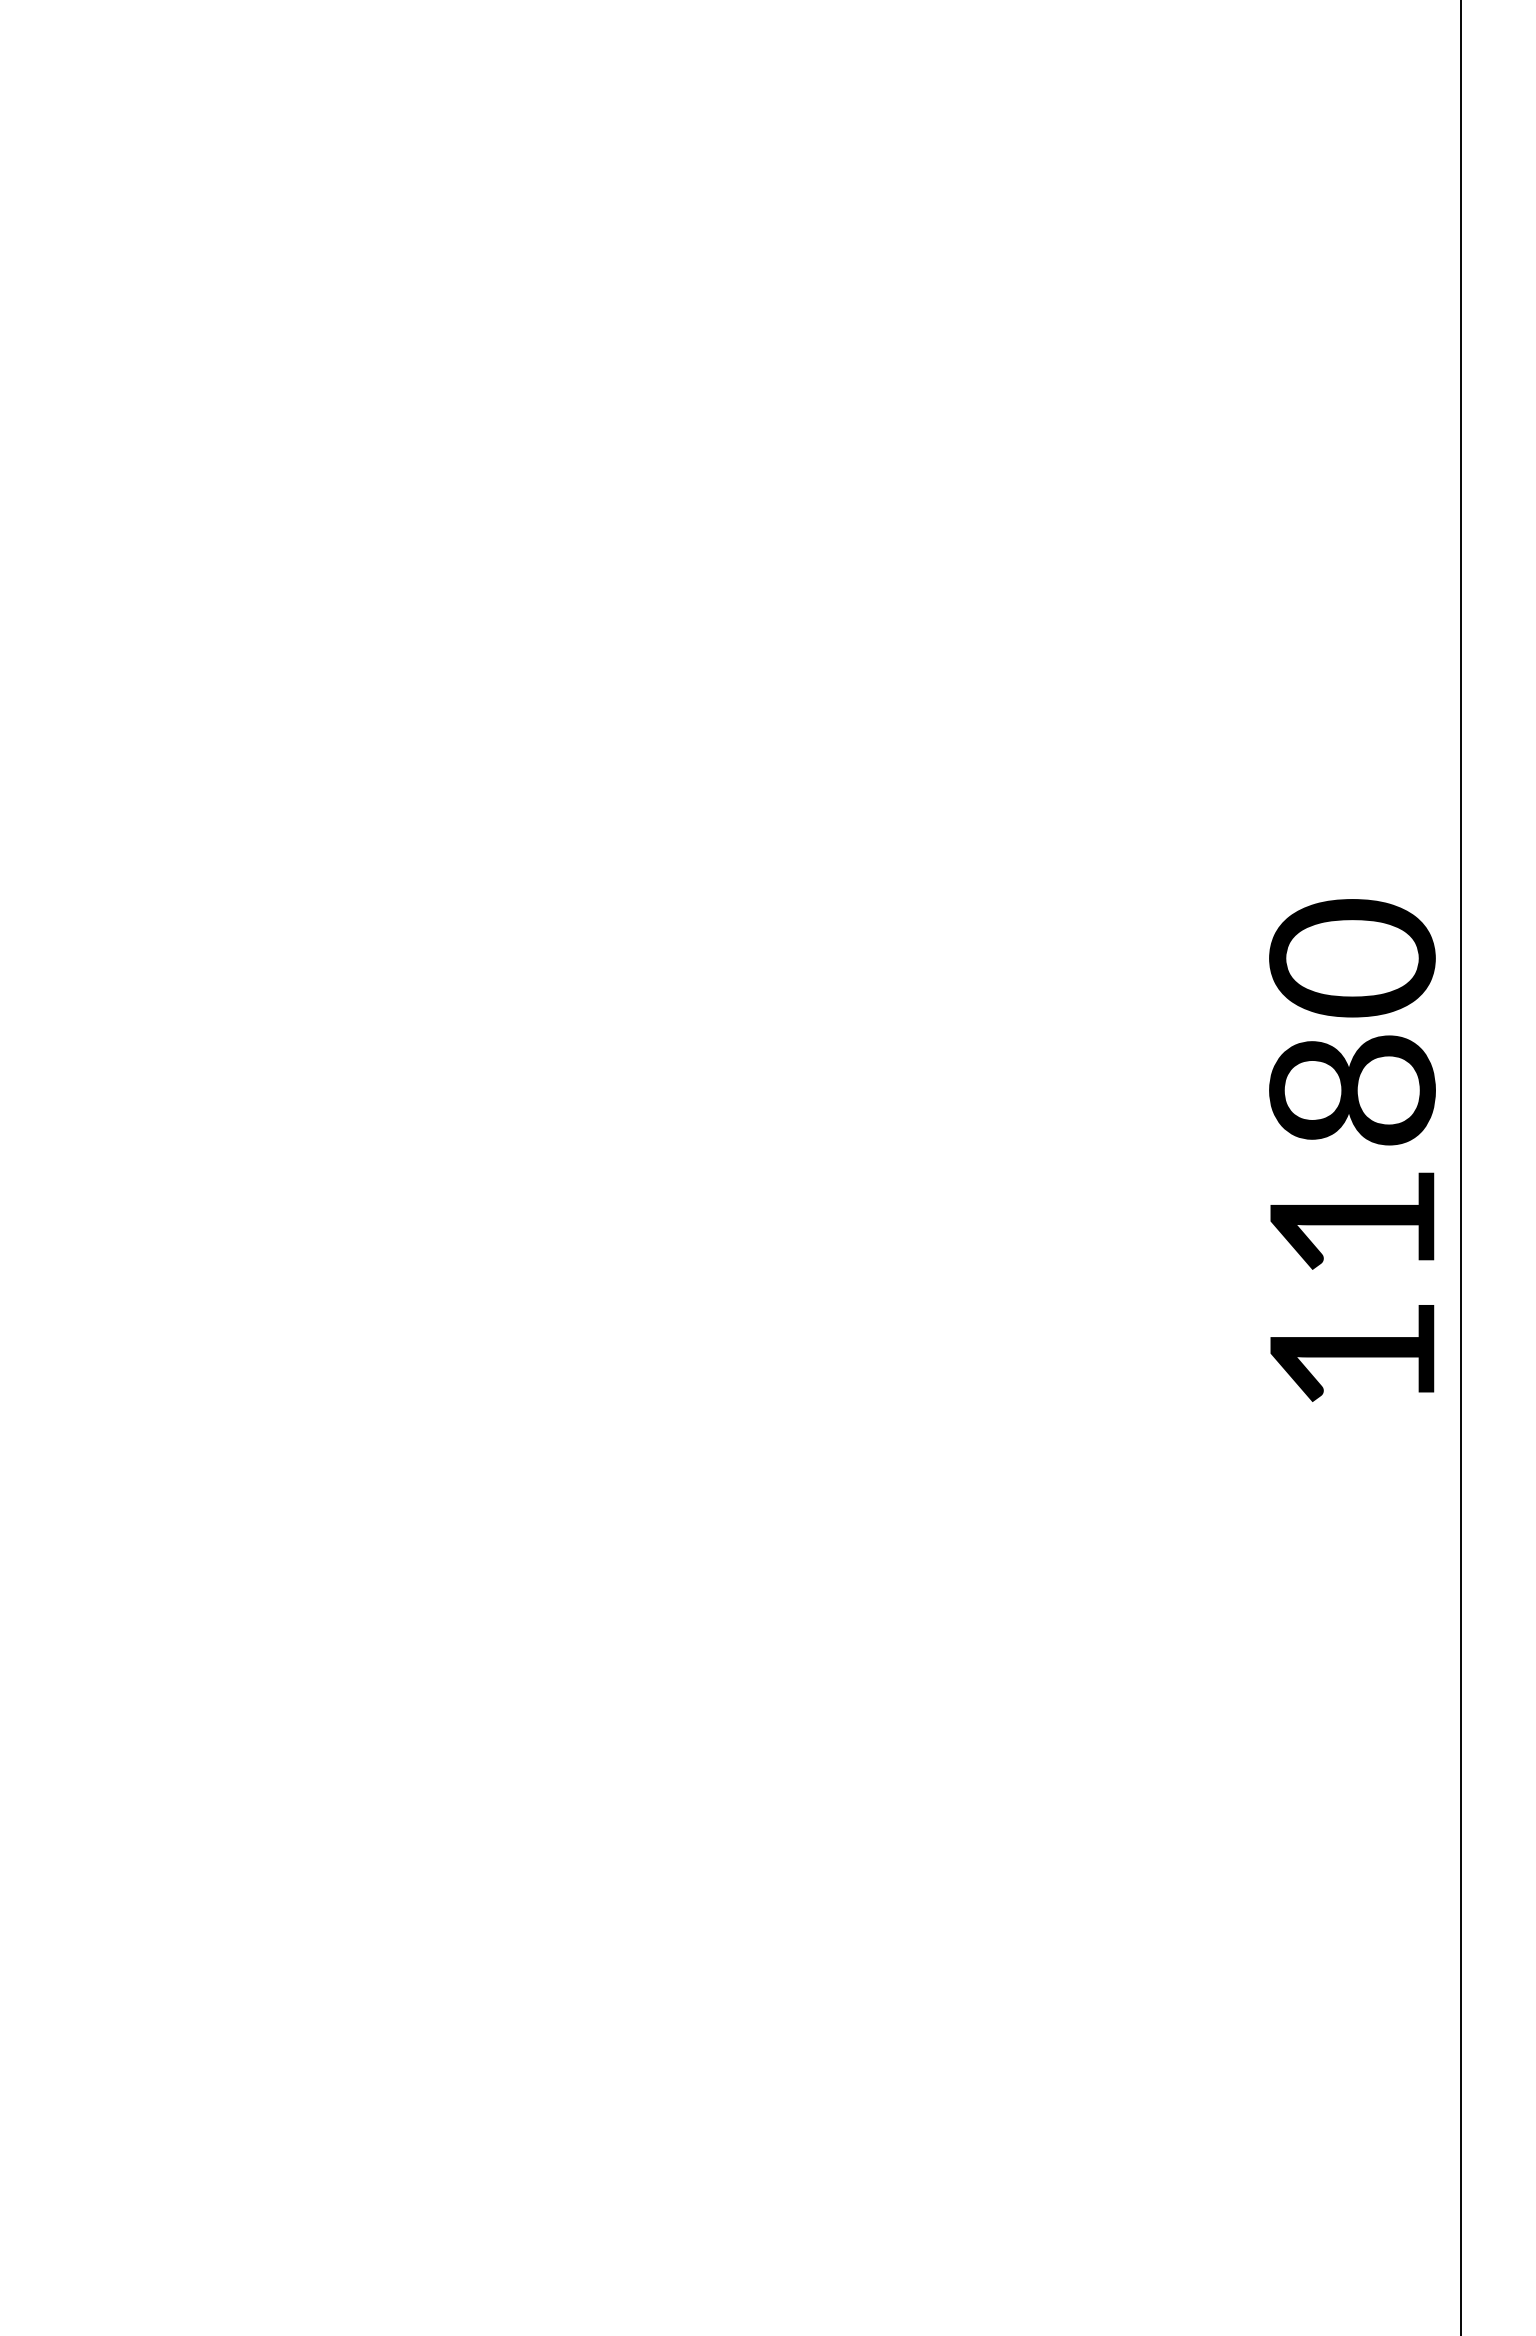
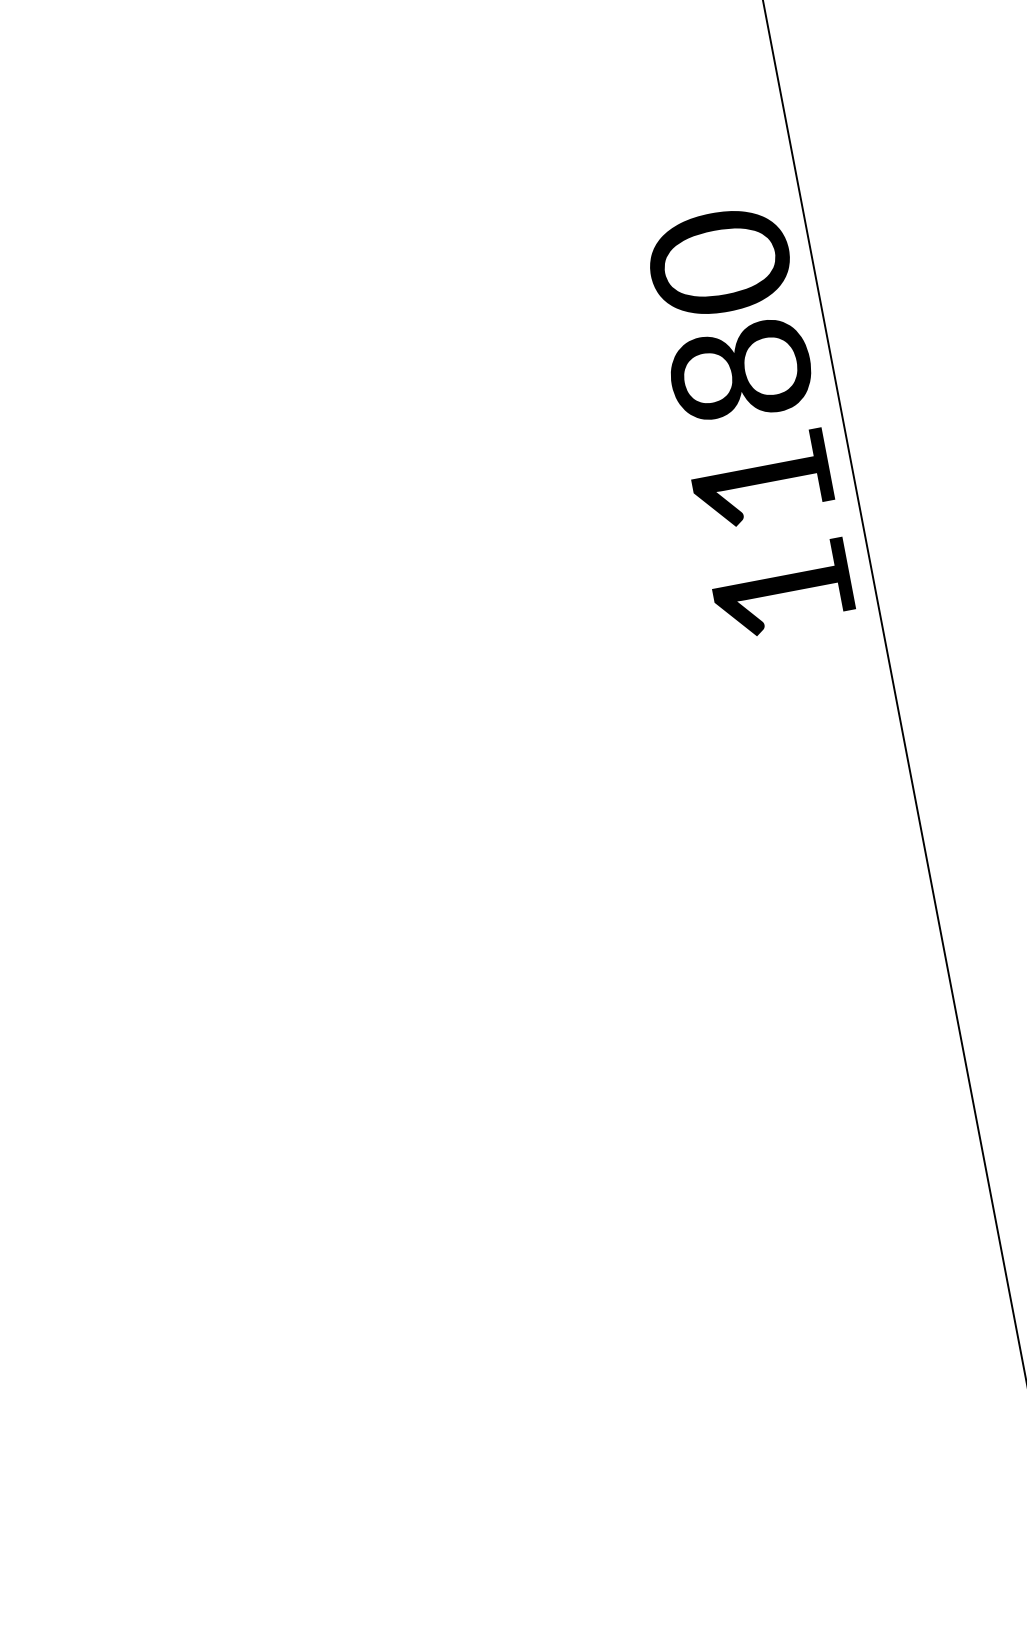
text: (1352, 1150) -> (750, 421), moved

